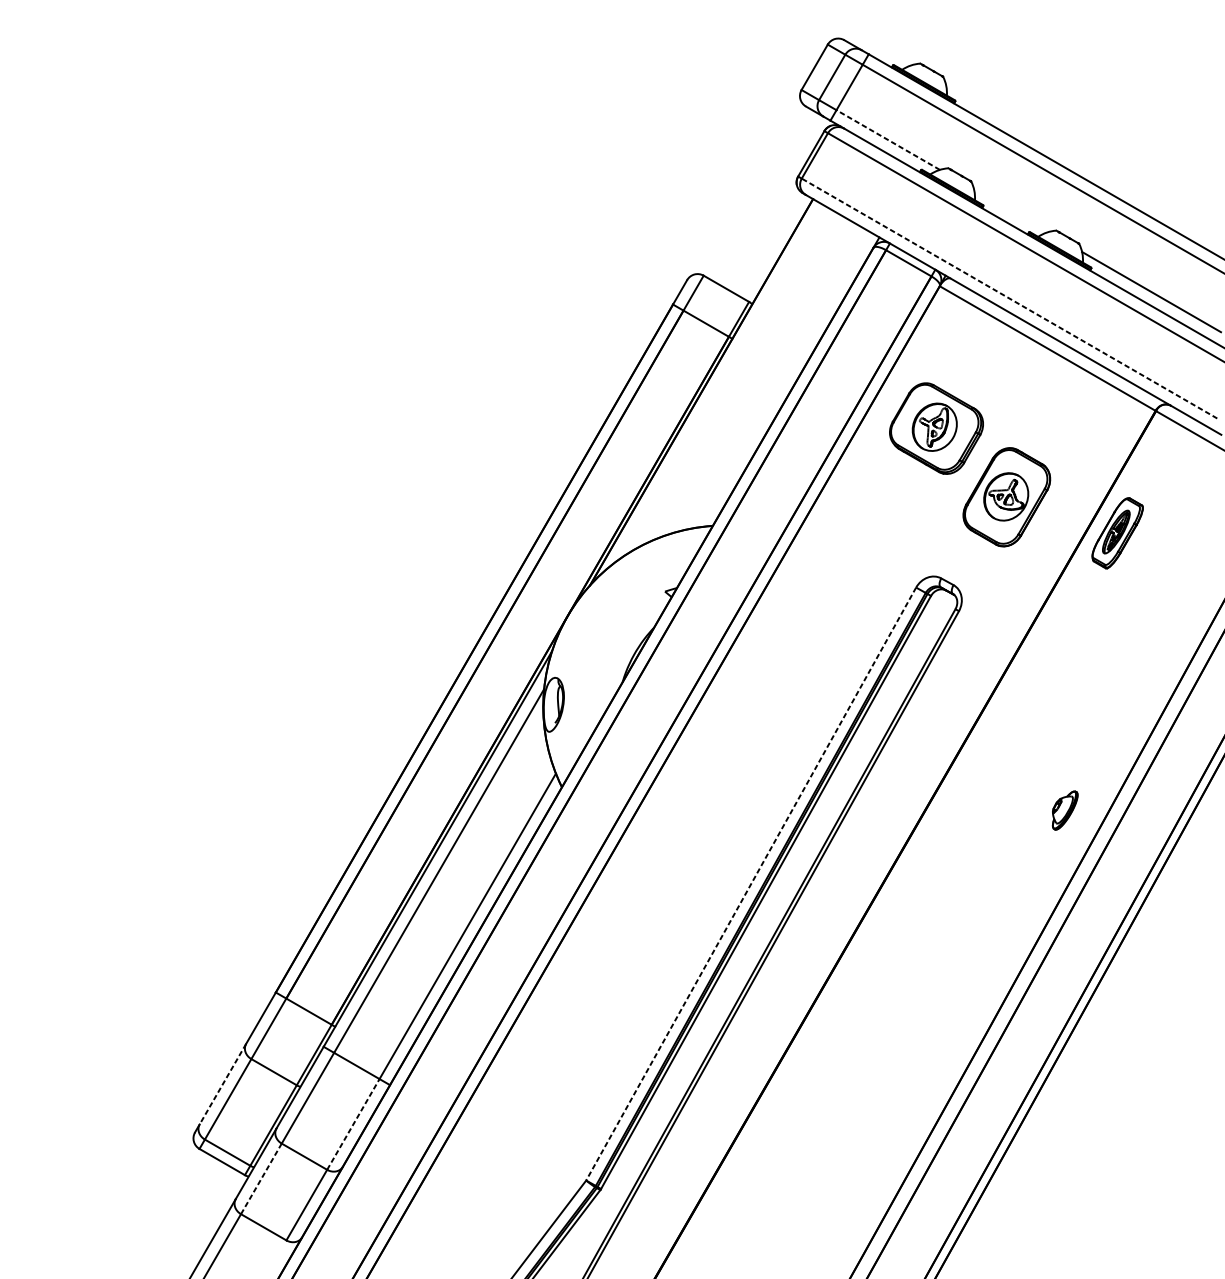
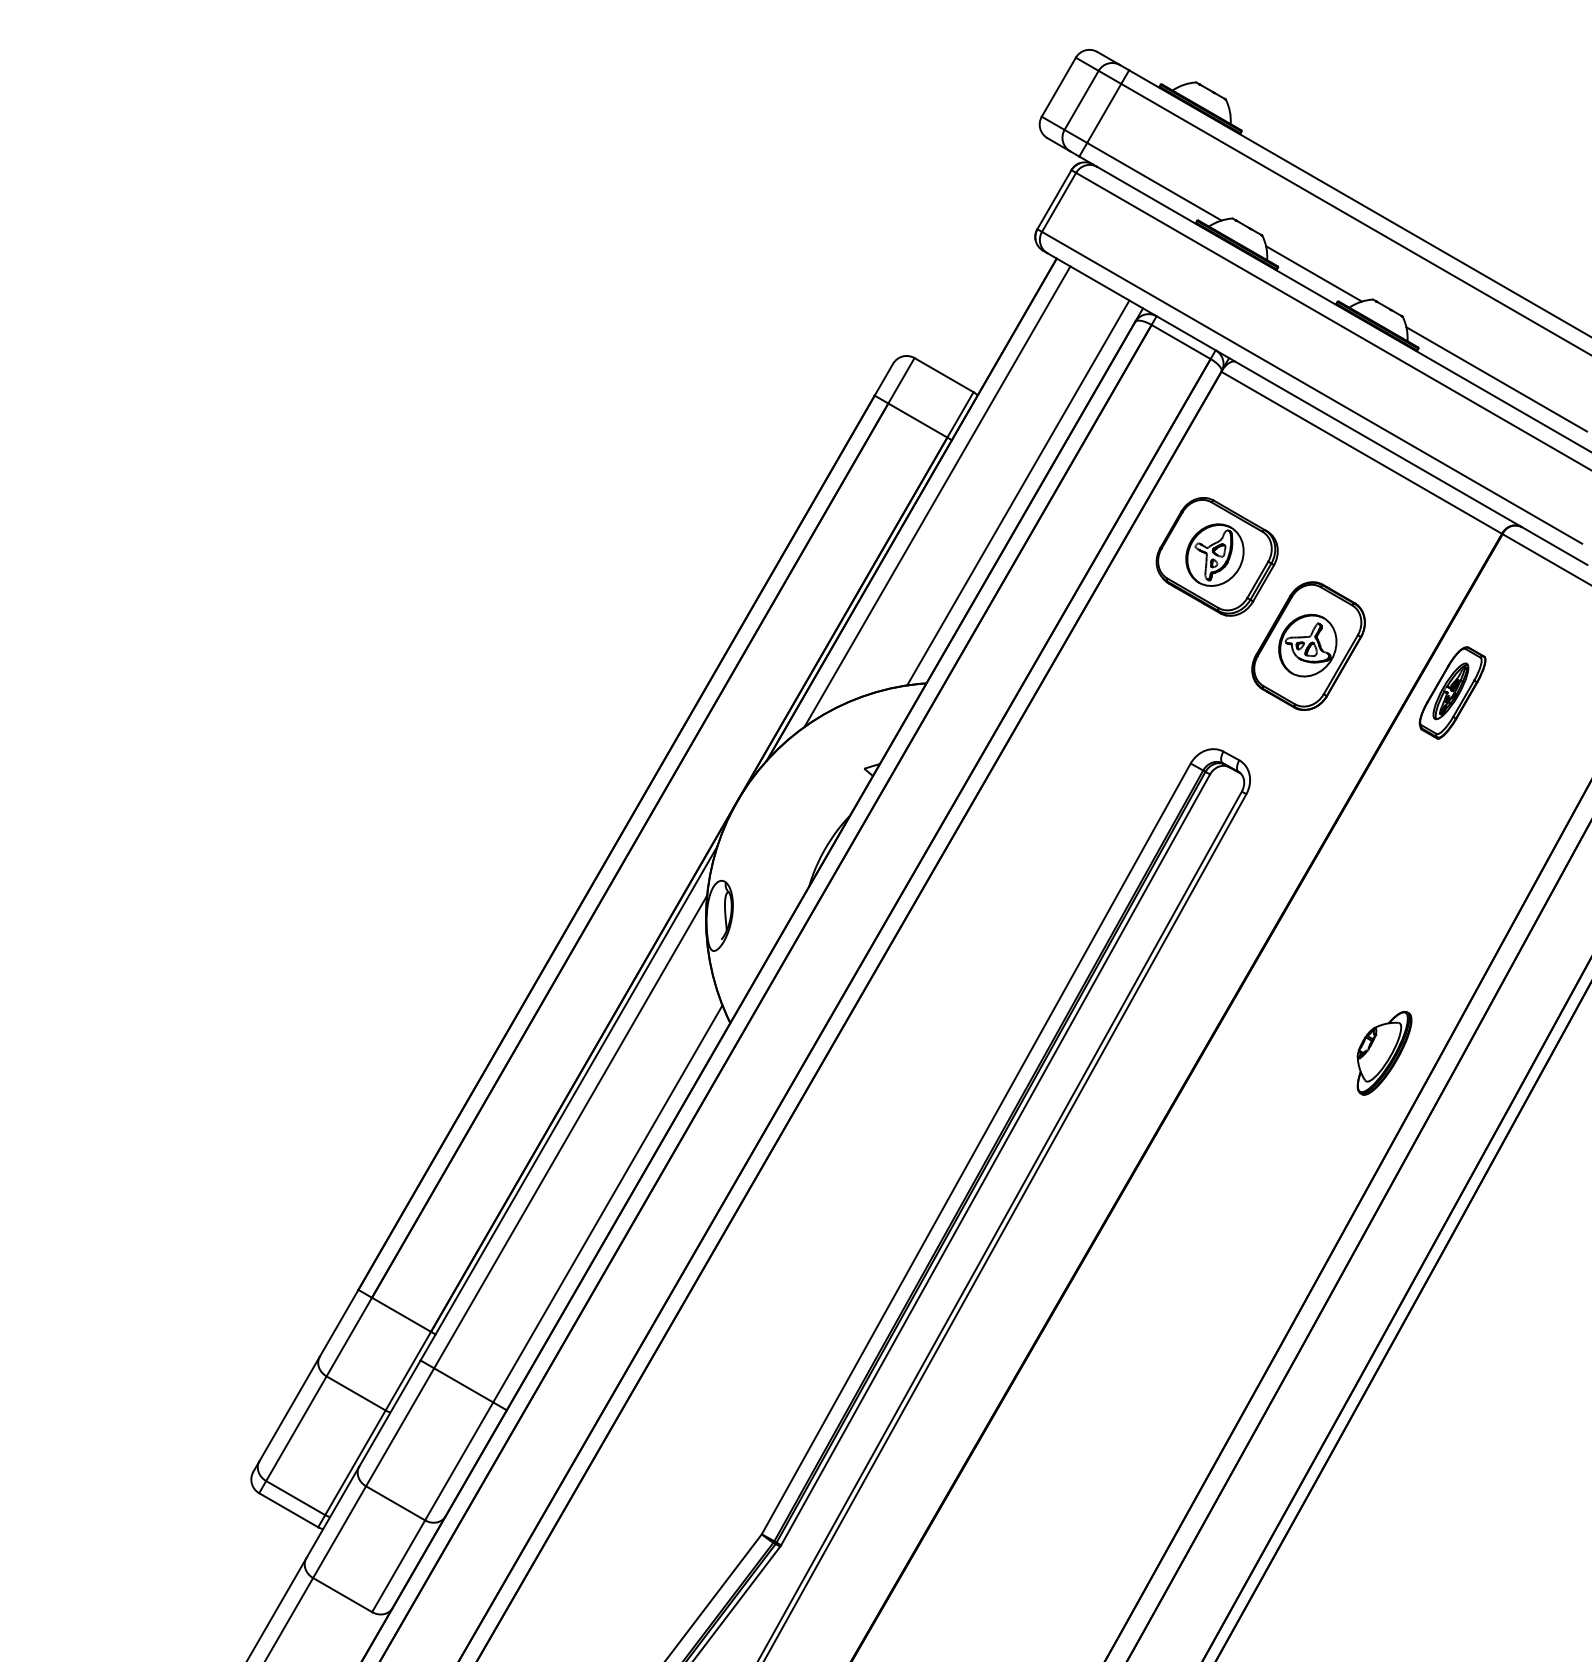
line: (888, 139) -> (1154, 181), dashed -> solid
line: (1010, 210) -> (1313, 273), added
line: (1009, 298) -> (1312, 387), dashed -> solid
line: (783, 379) -> (1018, 492), added
line: (721, 382) -> (937, 496), added
part: (1065, 810) -> (1384, 1053), size x1.67
line: (751, 884) -> (976, 1149), dashed -> solid
line: (222, 1084) -> (289, 1409), dashed -> solid
line: (353, 1123) -> (459, 1460), dashed -> solid
line: (261, 1179) -> (339, 1532), dashed -> solid

